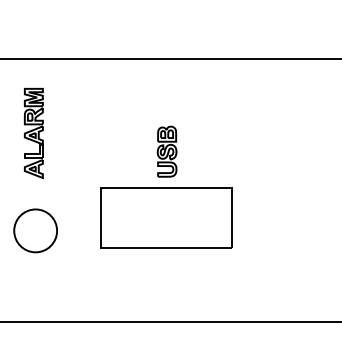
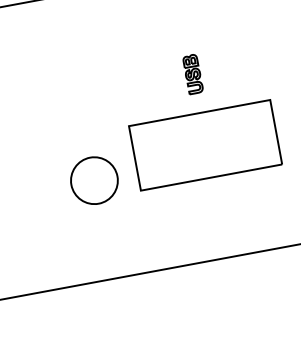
part: (33, 133) -> (45, 81), removed
part: (166, 151) -> (192, 74), size x0.7
part: (35, 230) -> (94, 180), moved

